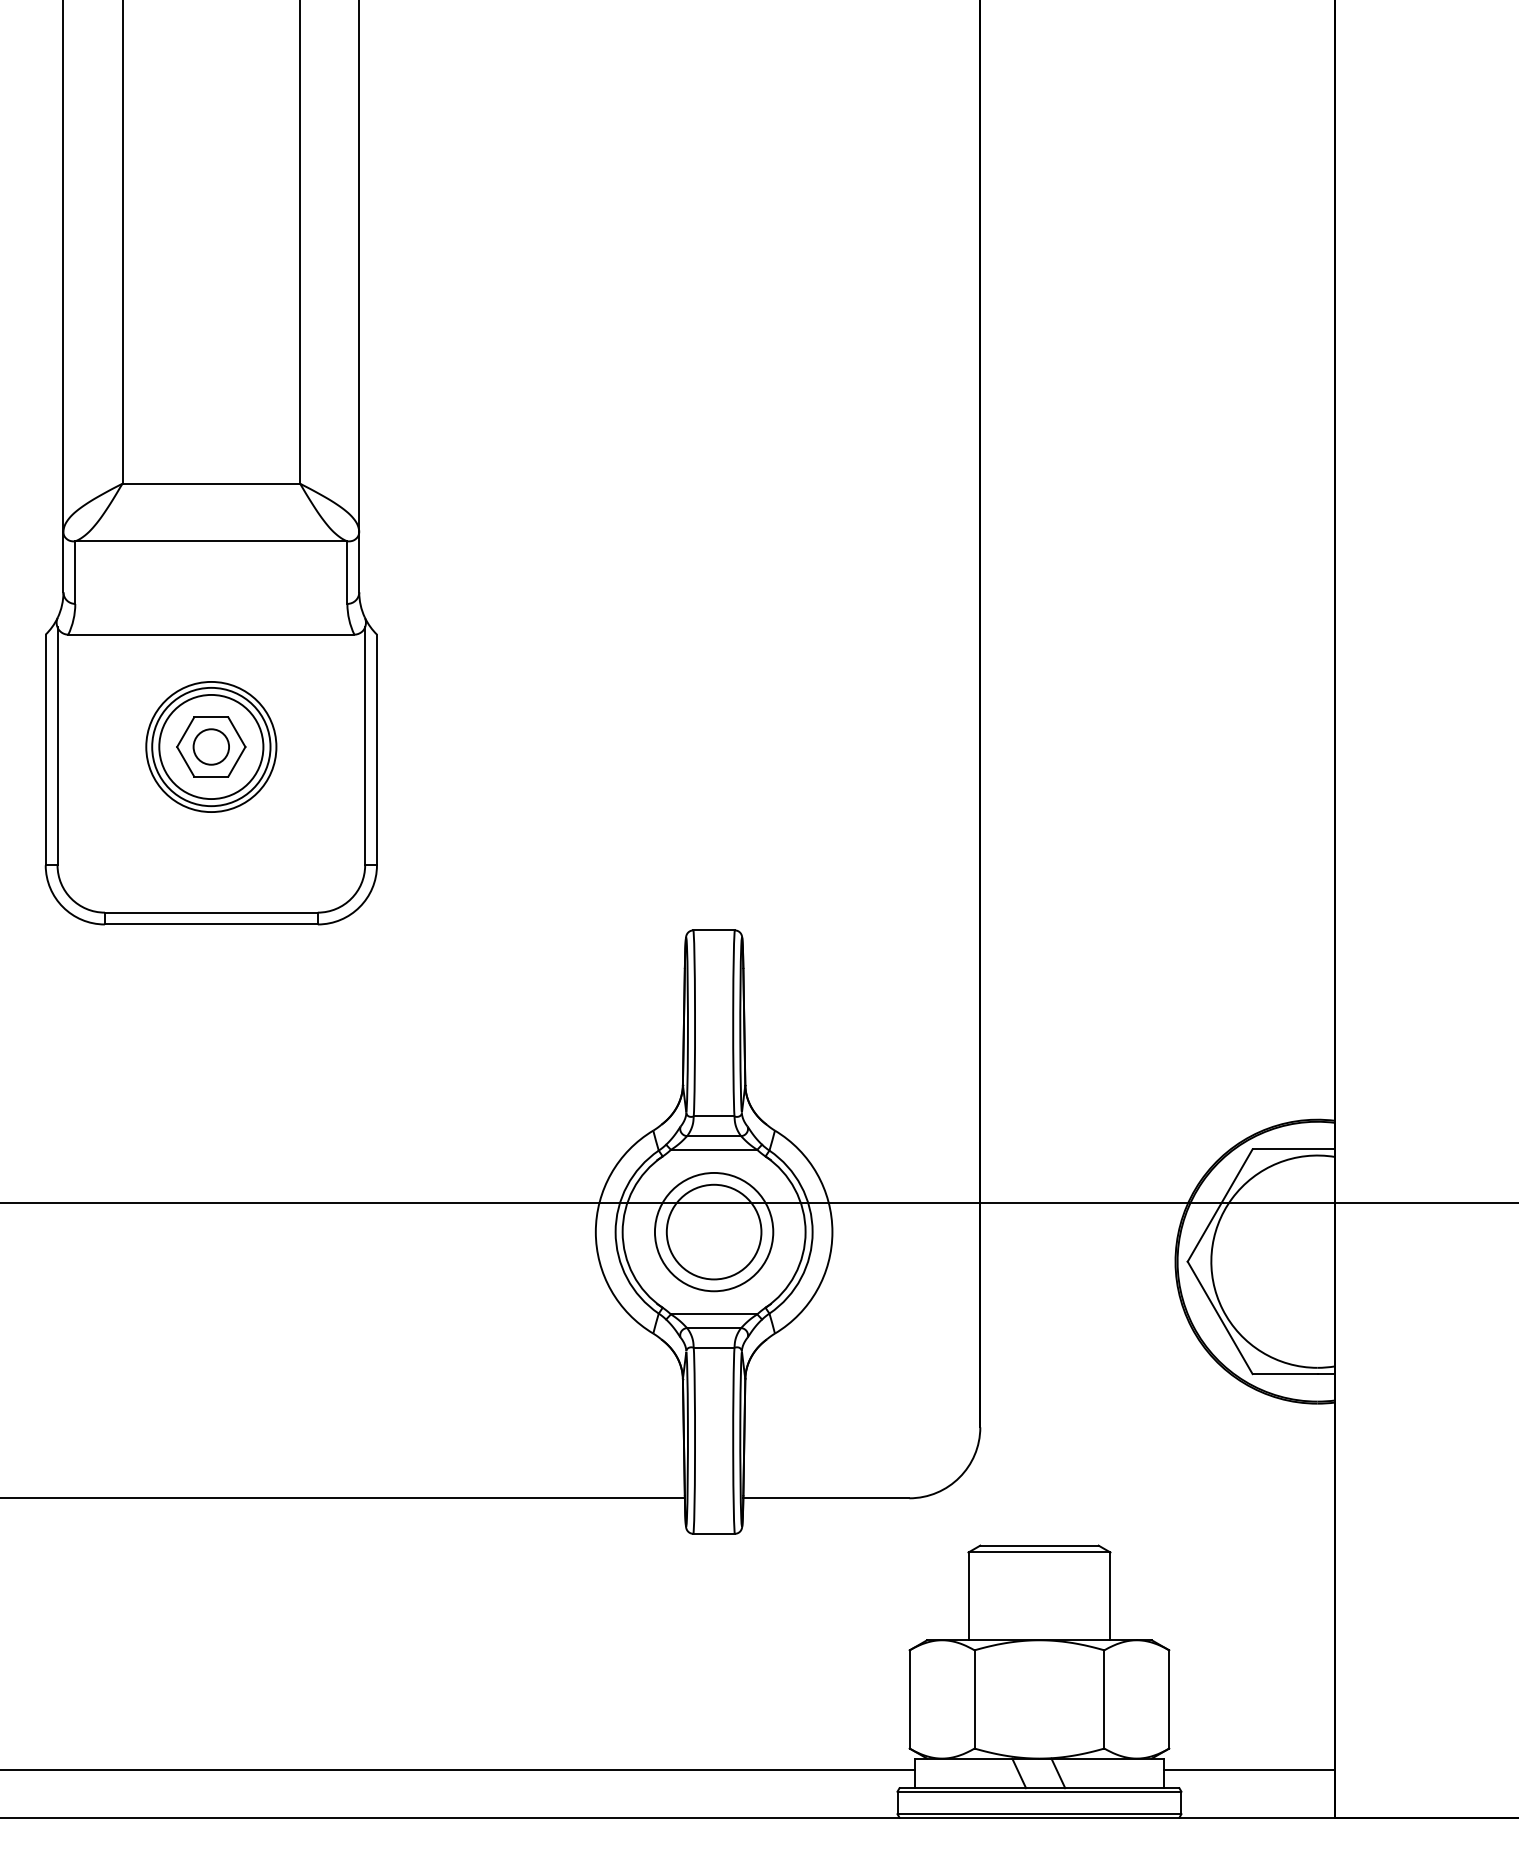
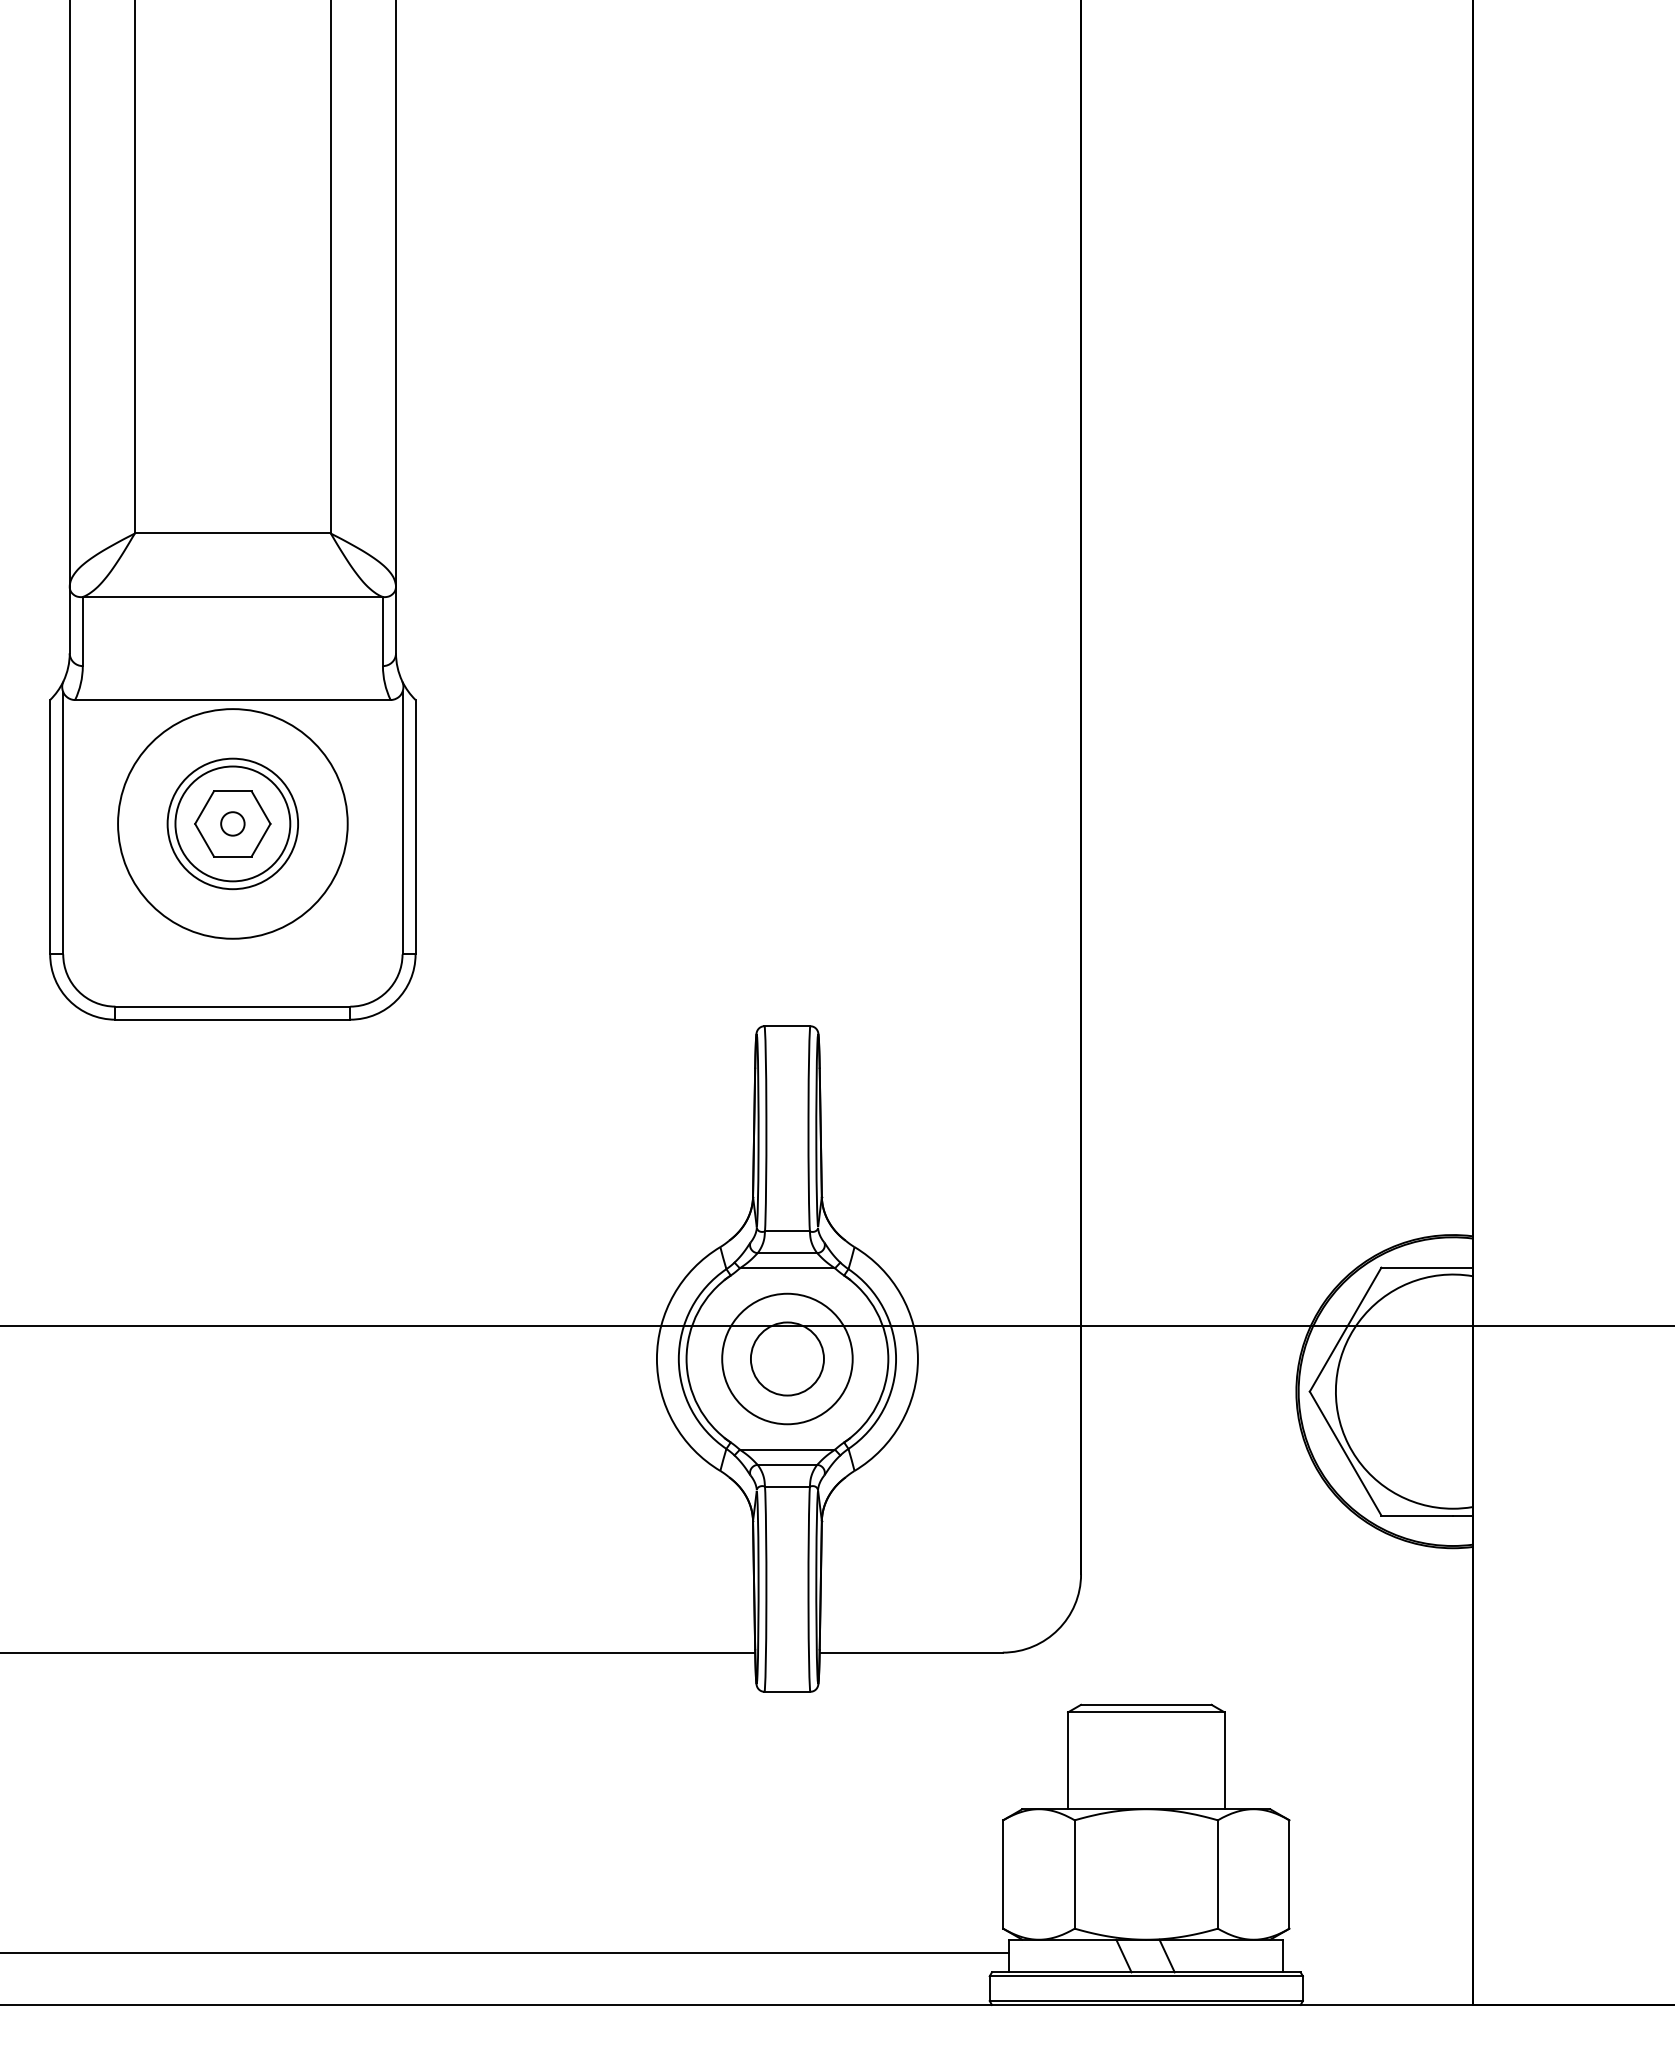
circle: (211, 746) -> (232, 823), size x0.6
circle: (211, 746) -> (232, 823), size x1.6
circle: (714, 1231) -> (787, 1358), size x0.7
line: (1249, 1770) -> (1377, 1952), removed

